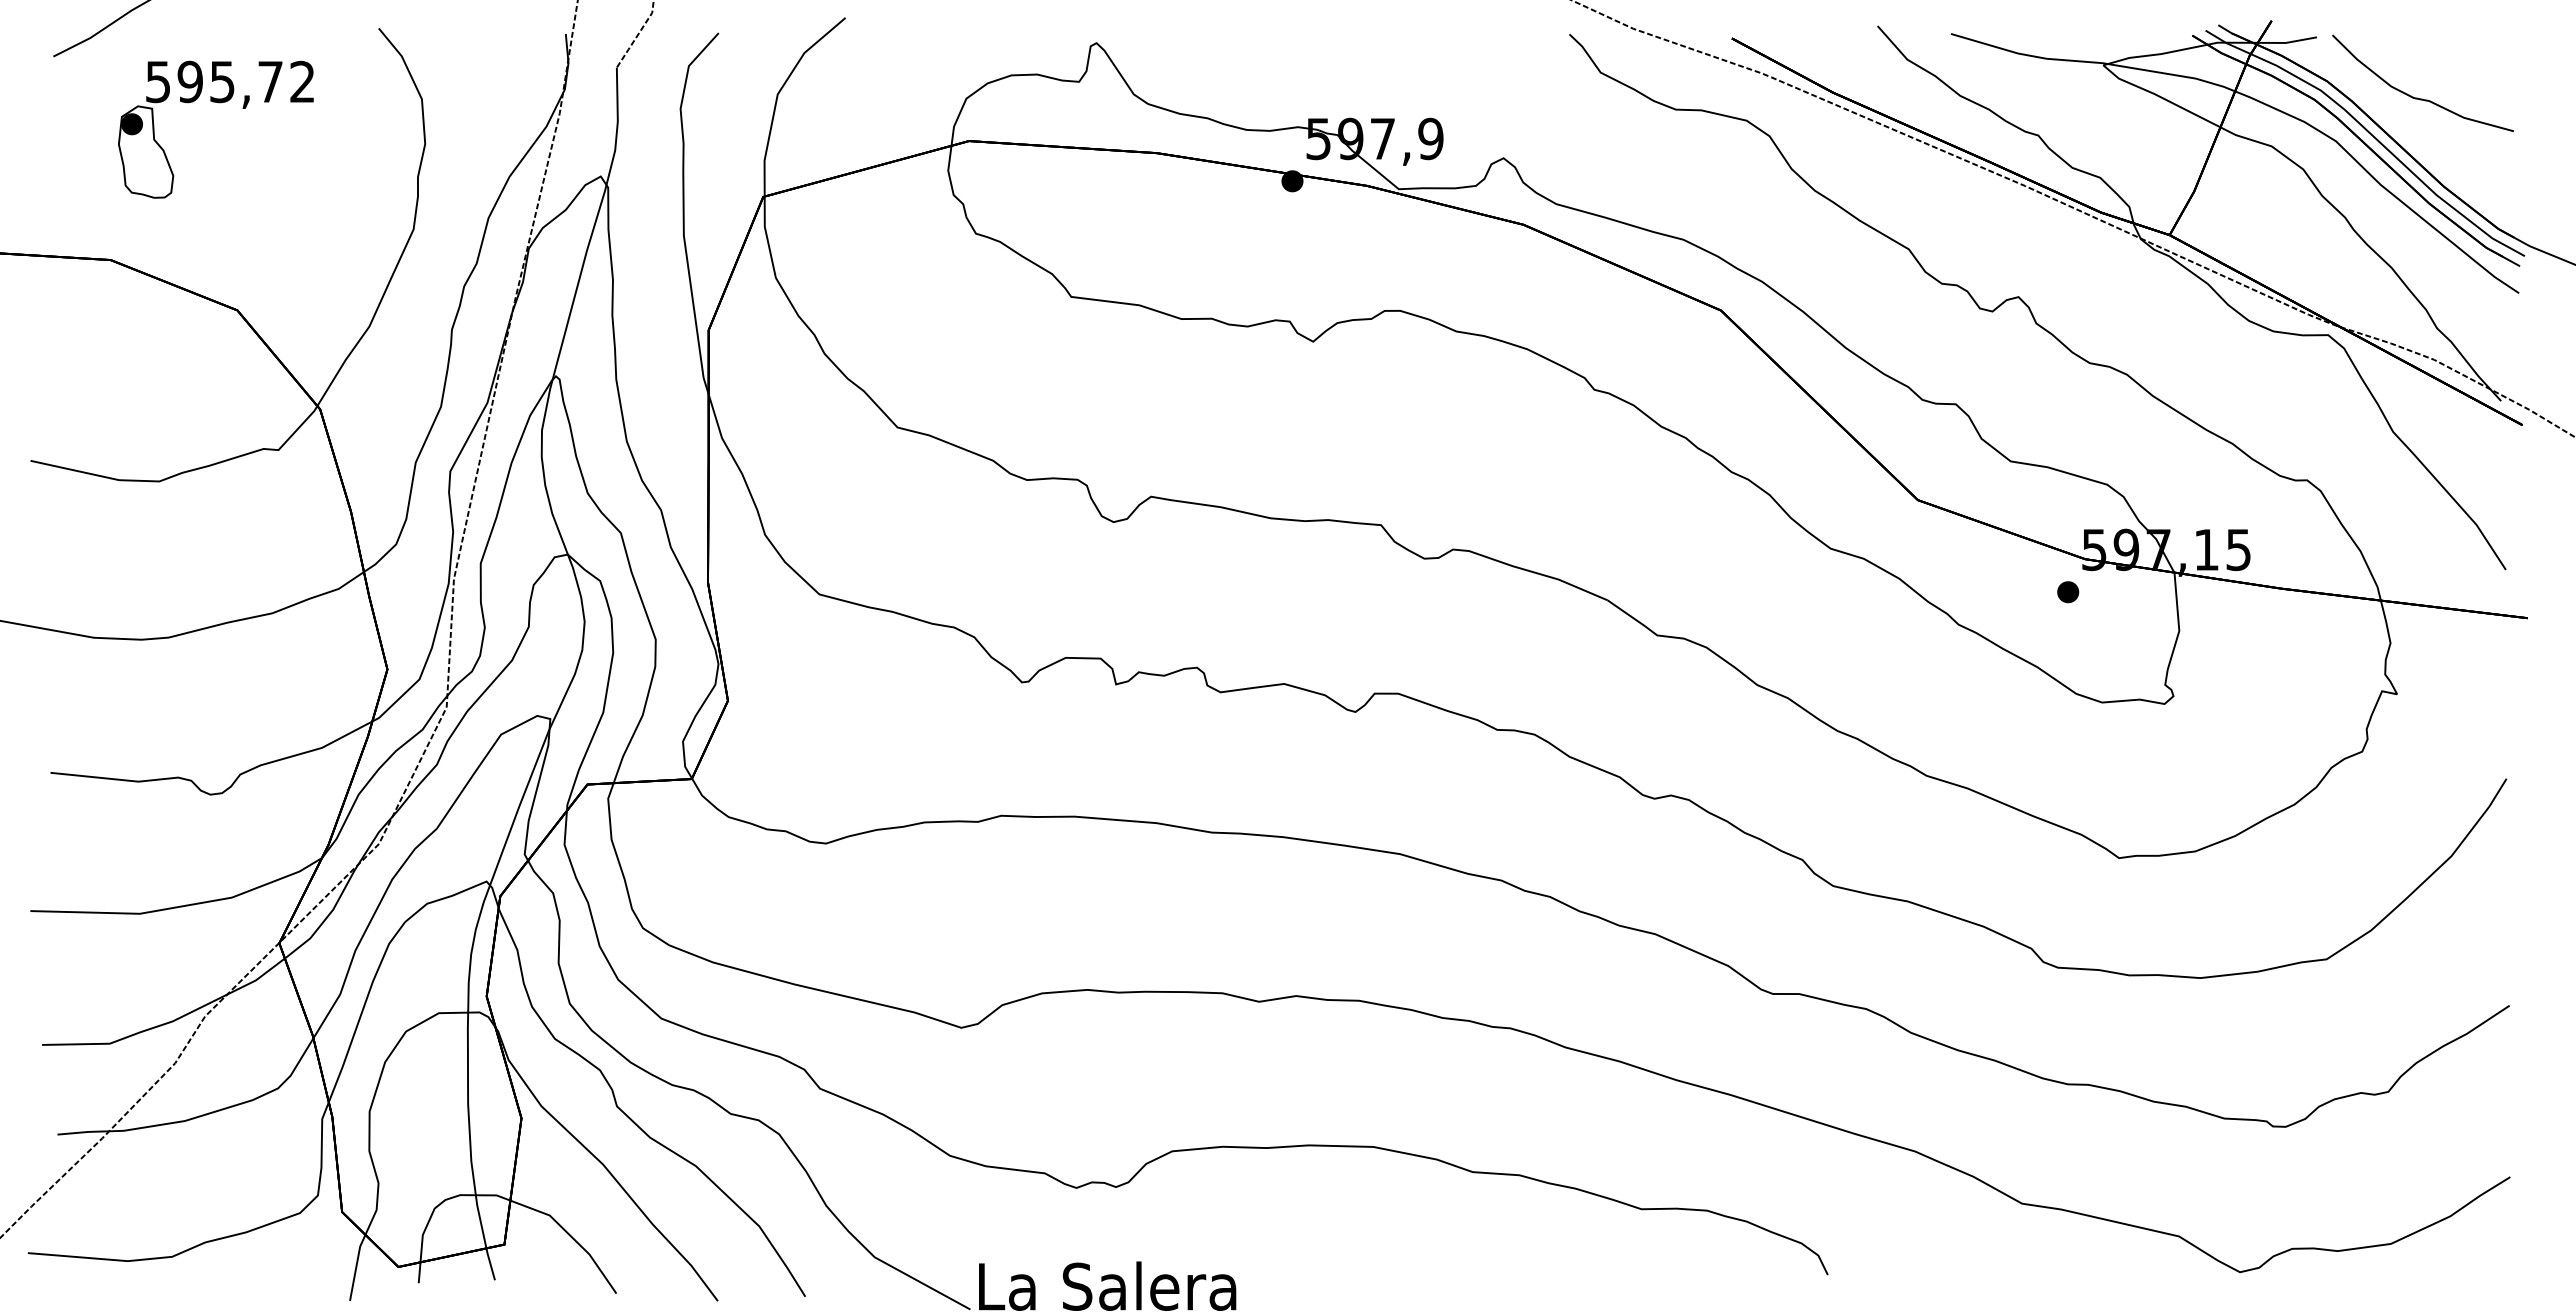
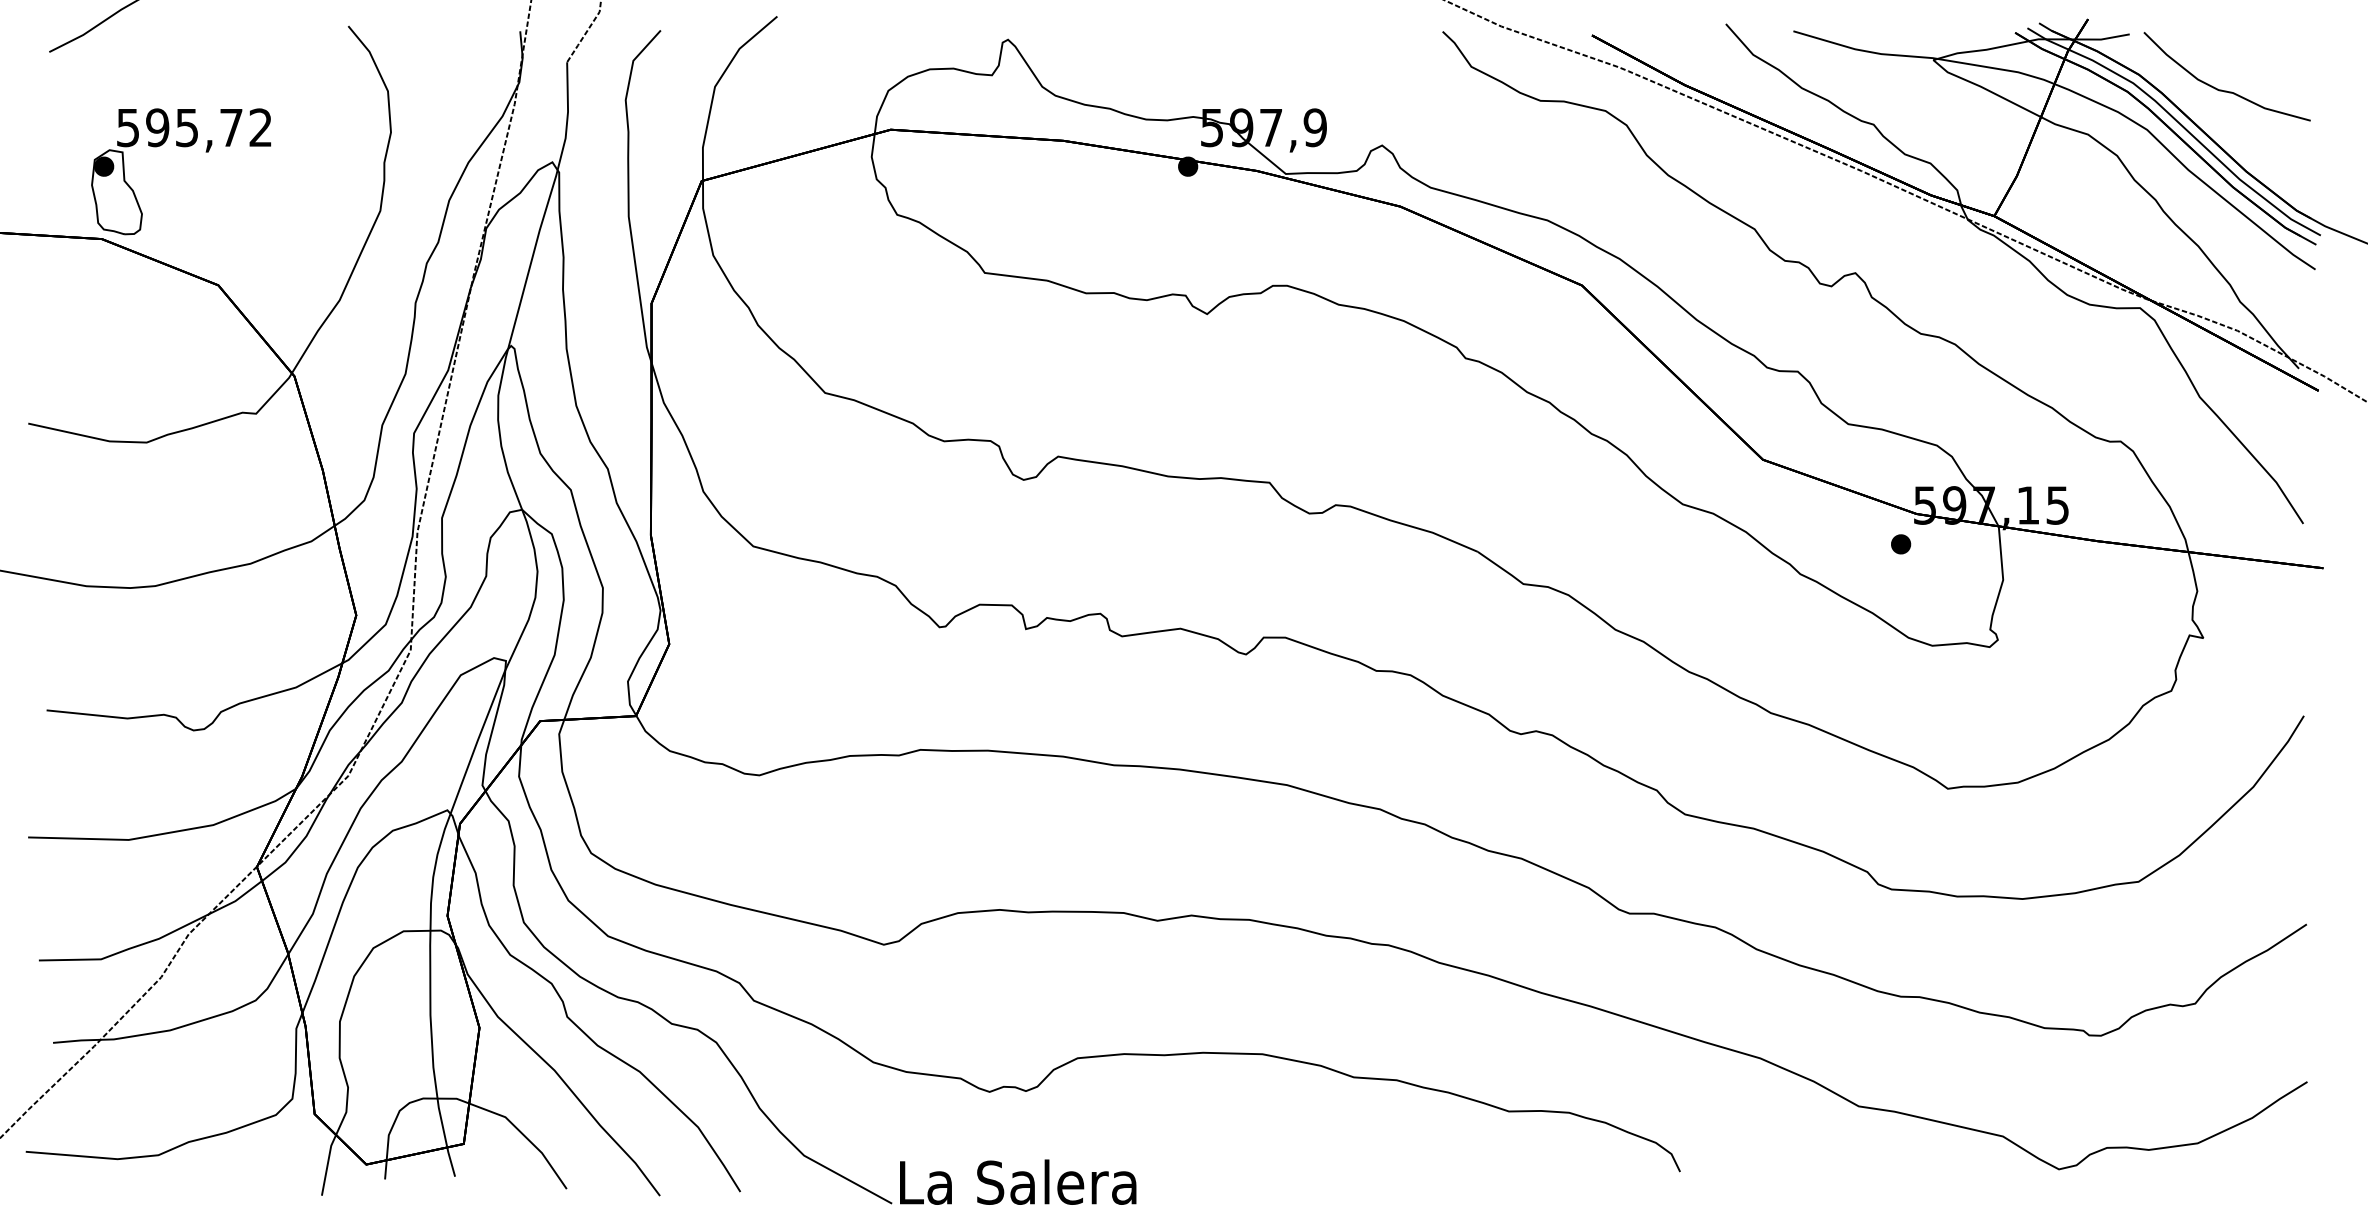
part: (218, 103) -> (183, 147), moved

